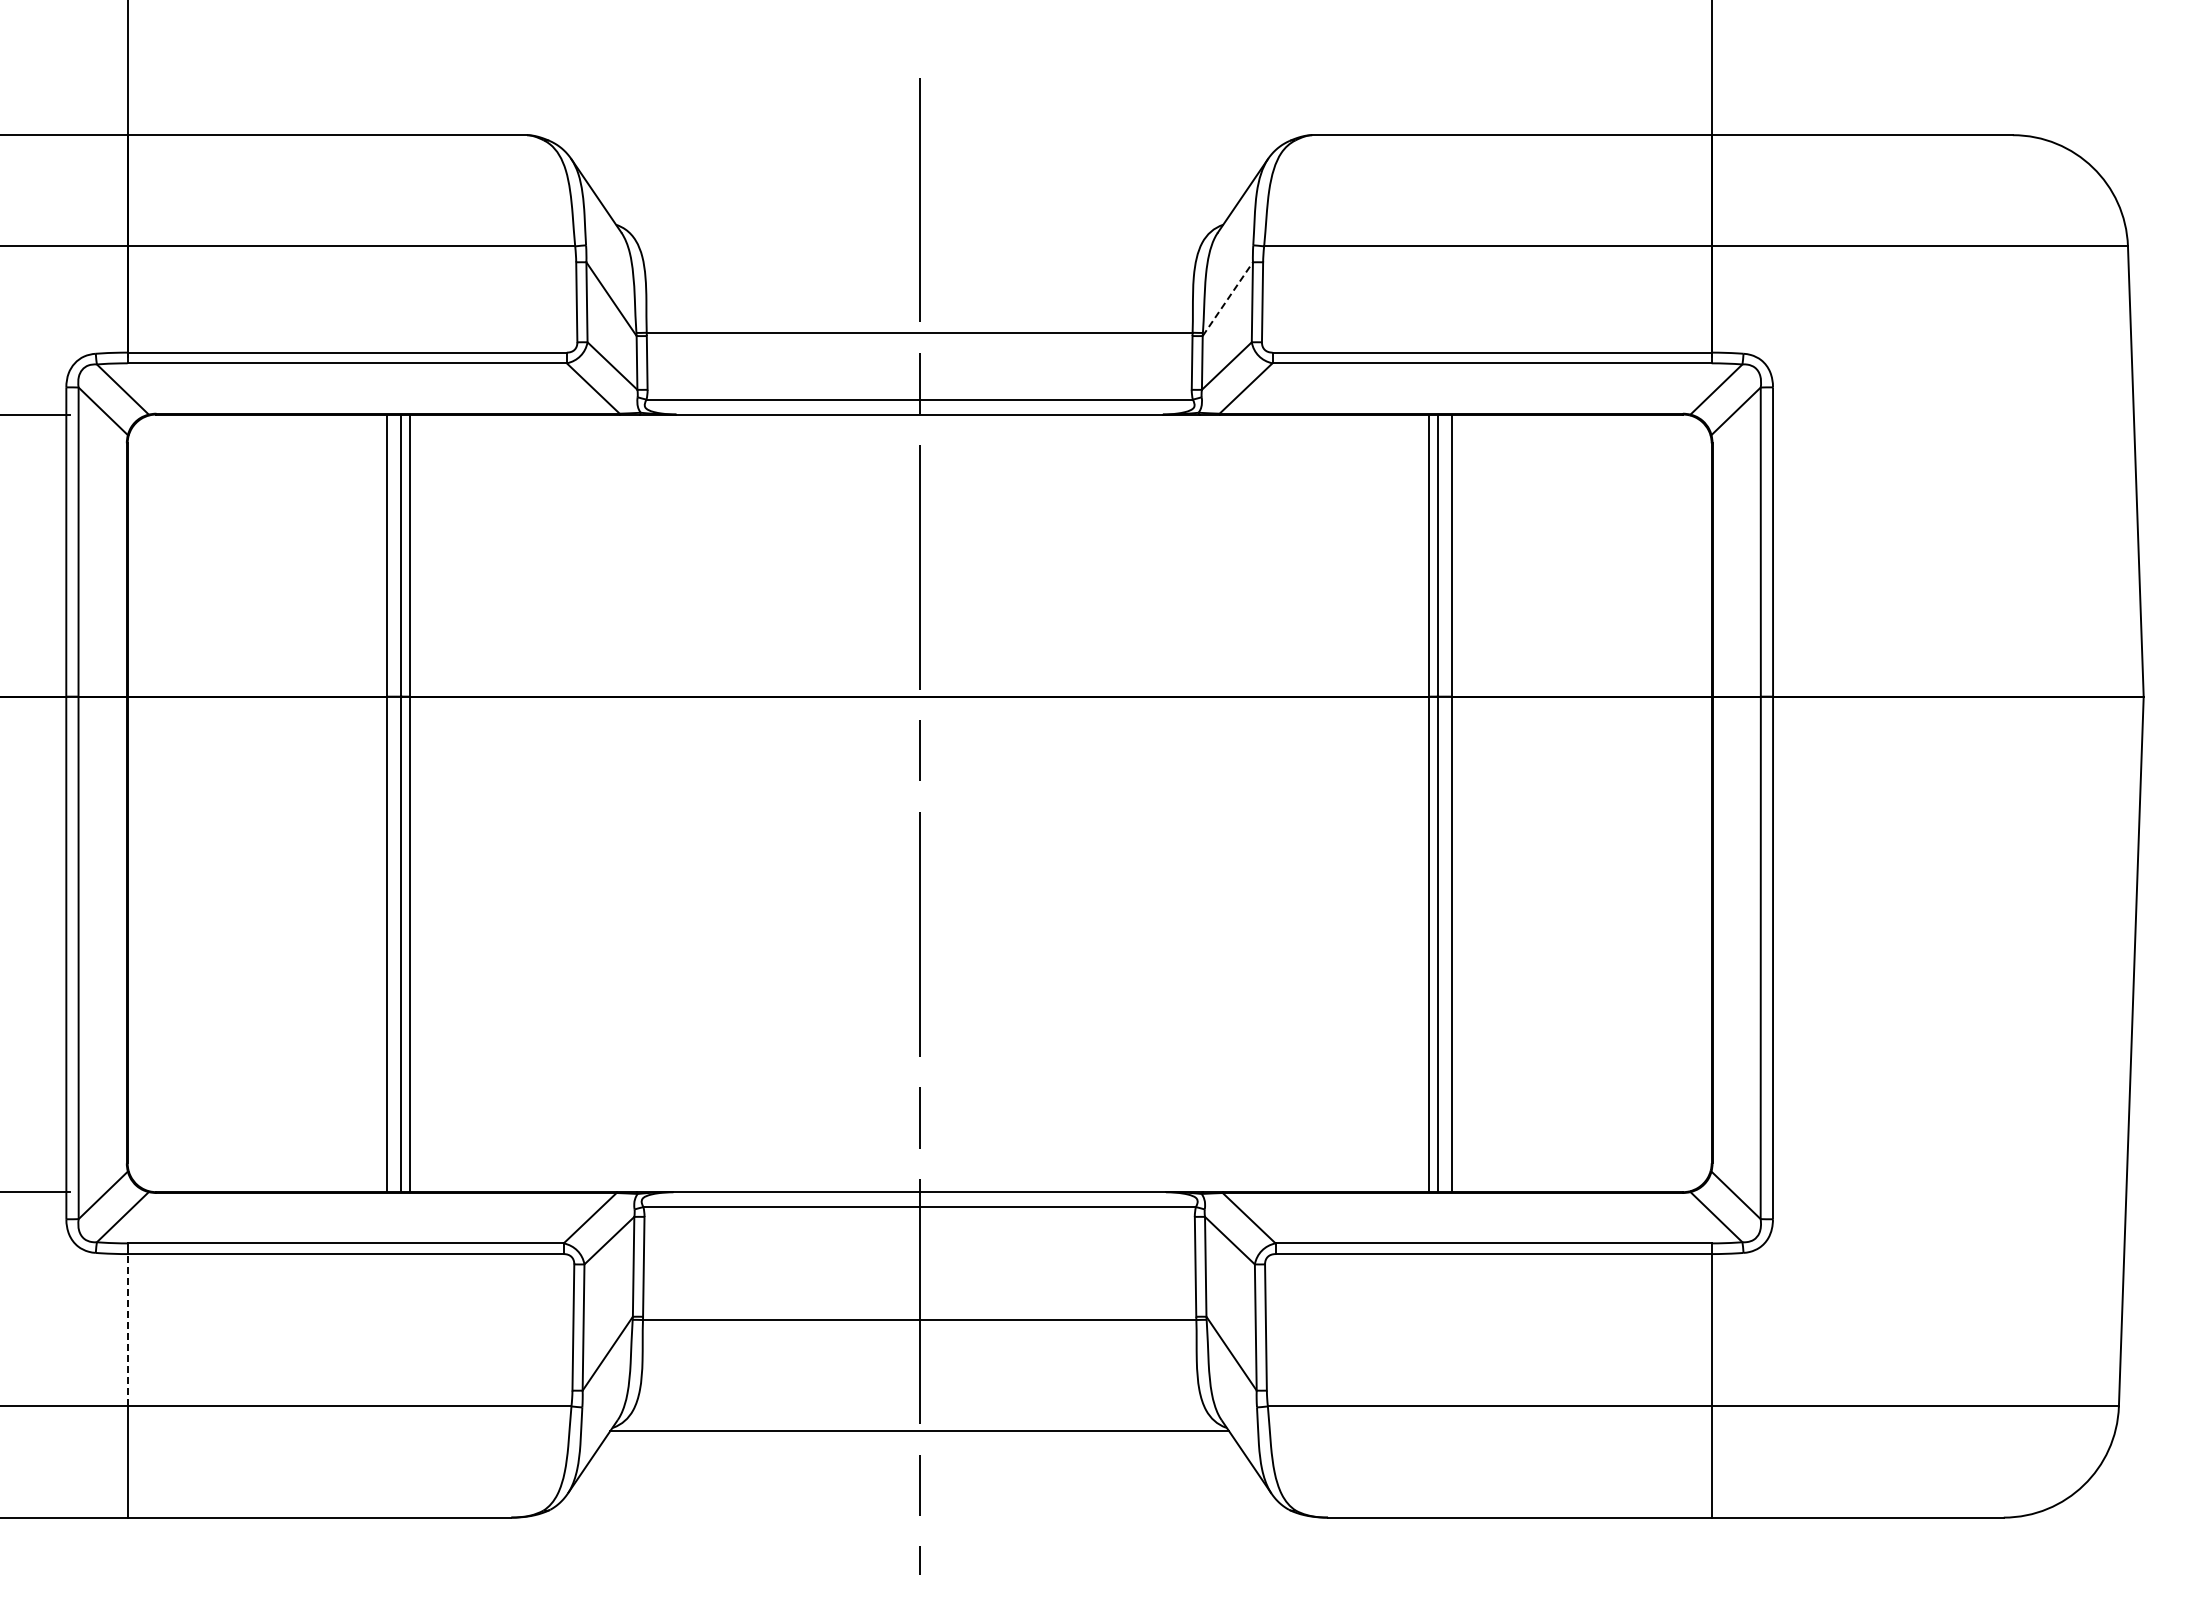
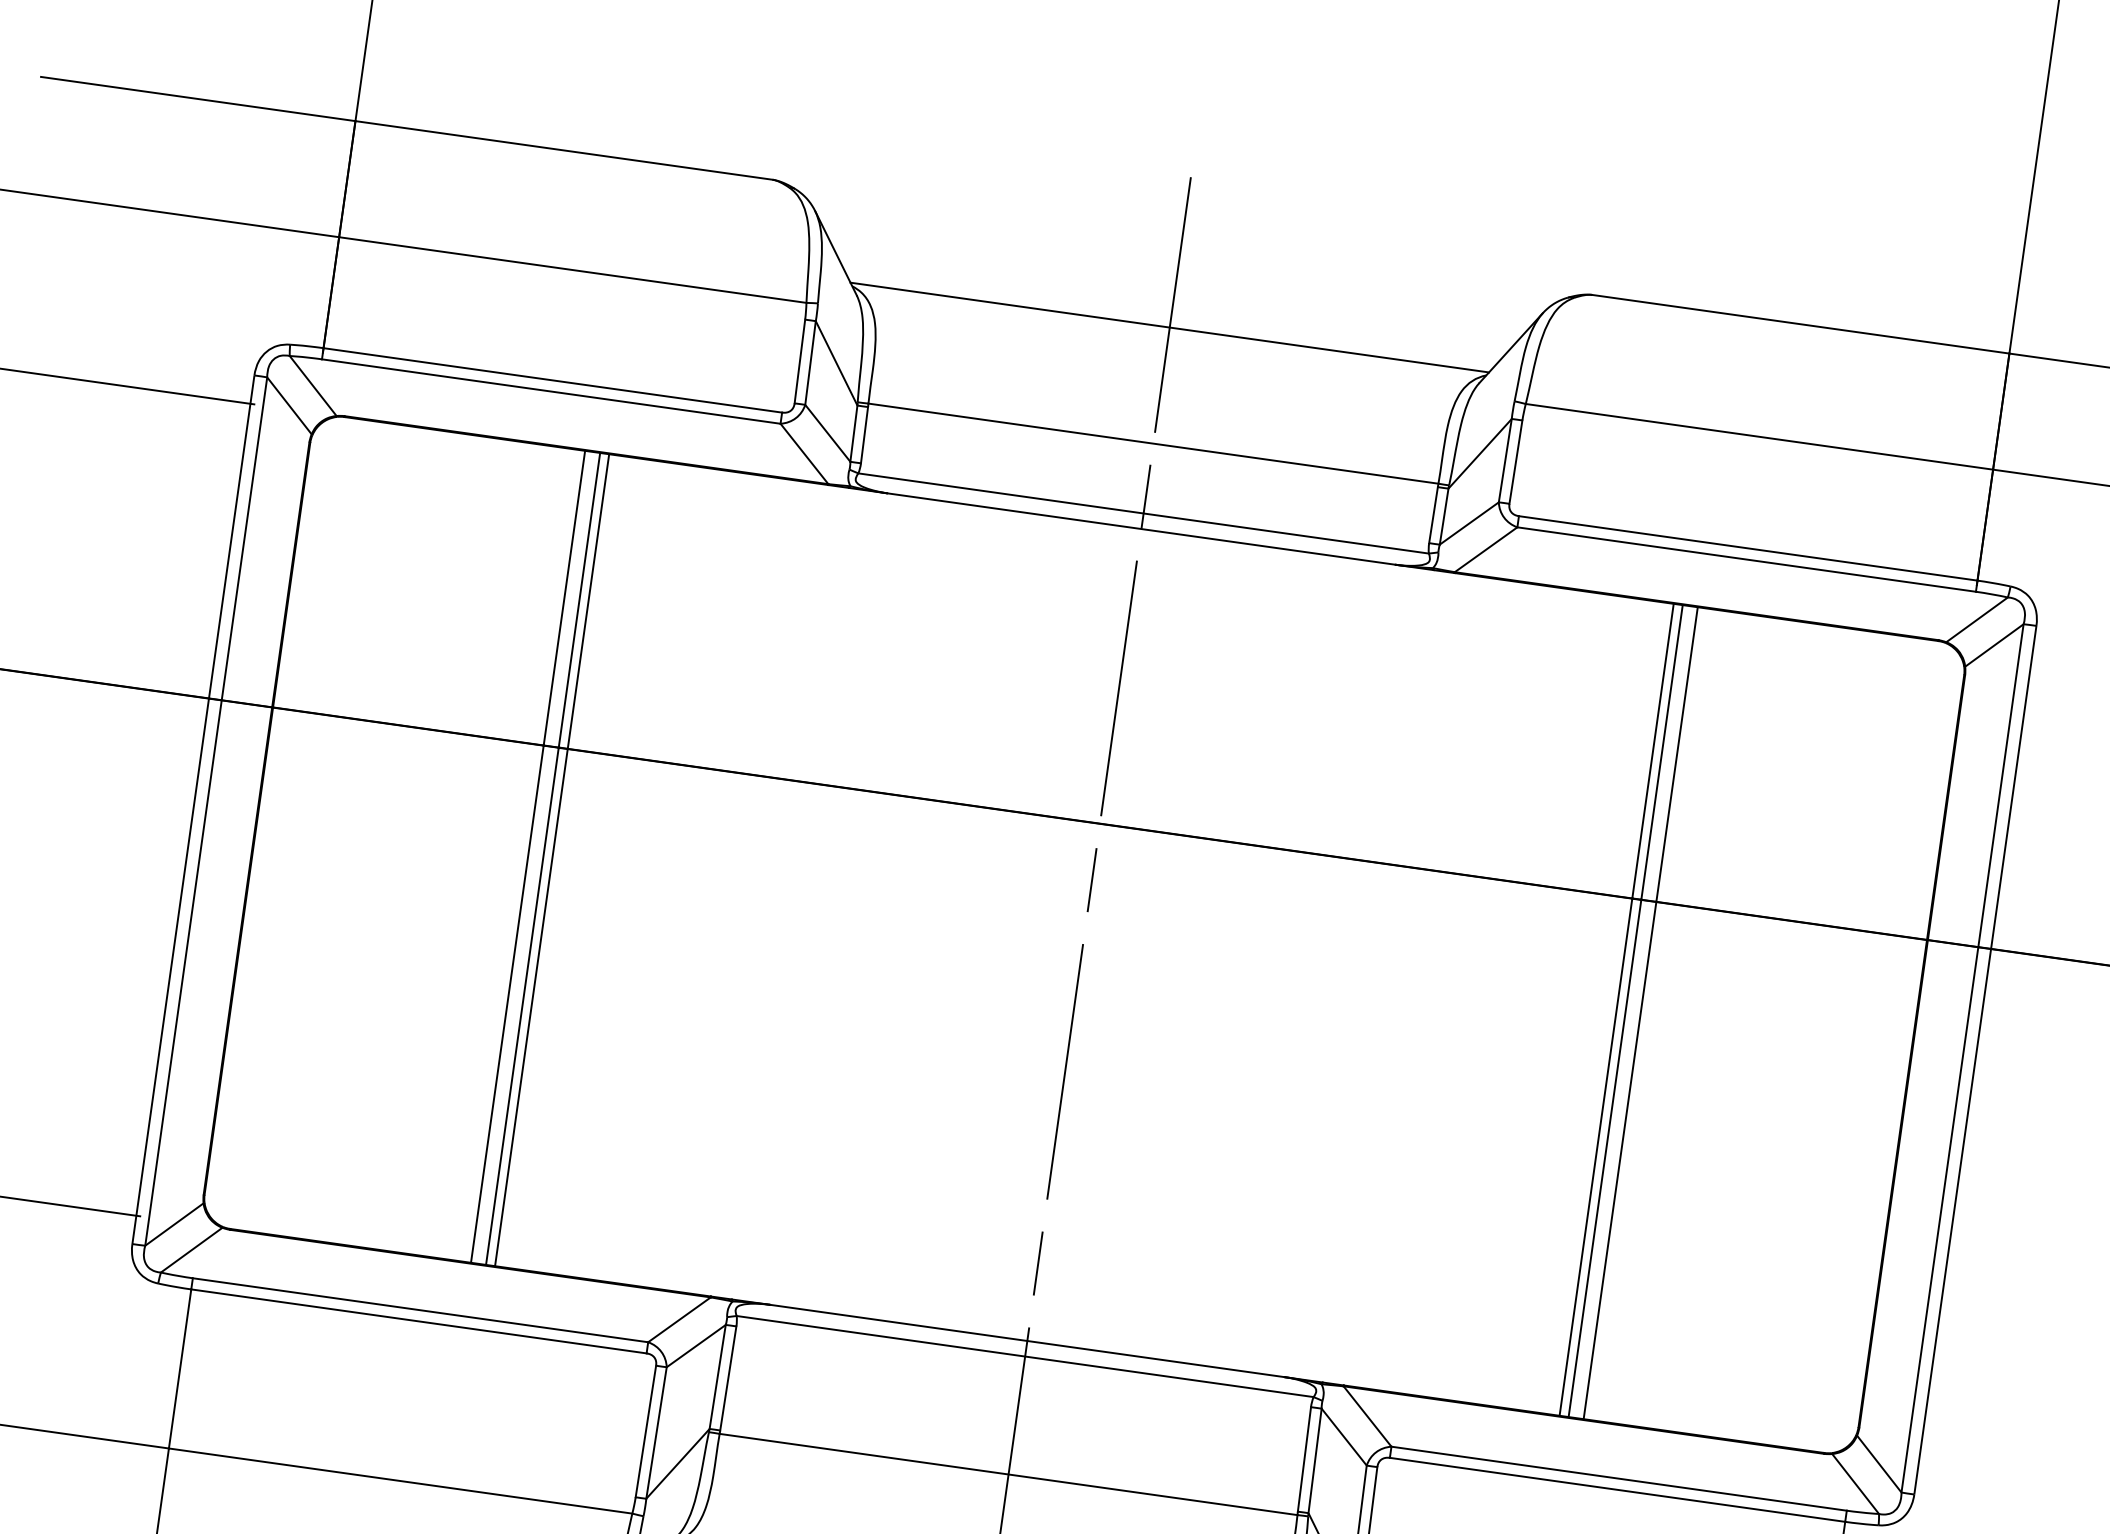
line: (919, 221) -> (1169, 327), added
line: (1227, 299) -> (1479, 454), dashed -> solid
line: (127, 1329) -> (180, 1368), dashed -> solid

